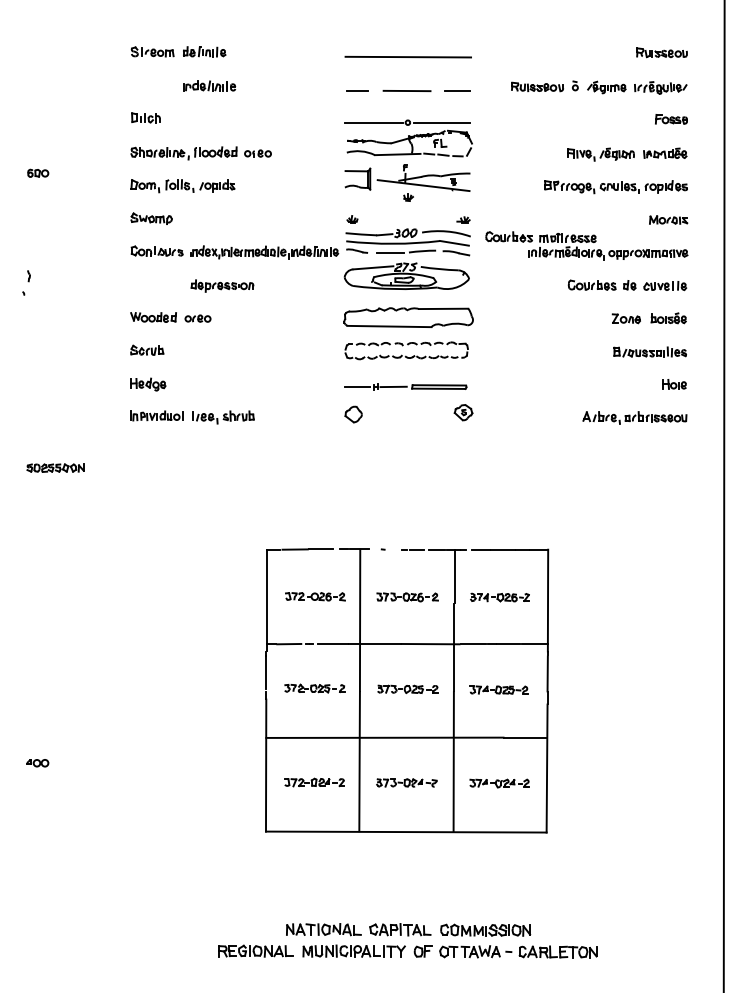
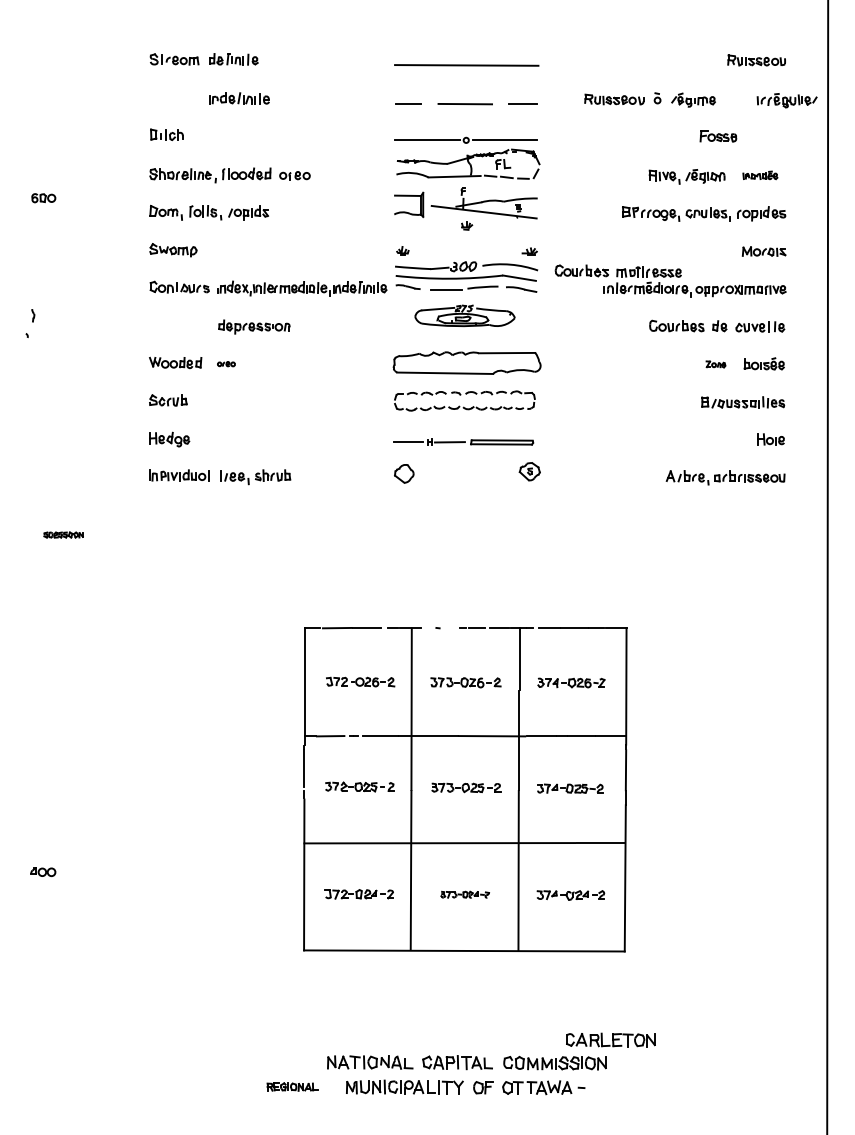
part: (660, 87) -> (786, 100), moved
part: (671, 119) -> (718, 136), moved
part: (665, 153) -> (760, 175), size x0.7
part: (406, 275) -> (464, 315), size x0.7
part: (198, 317) -> (226, 363), size x0.6
part: (626, 318) -> (715, 364), size x0.6
part: (55, 467) -> (63, 534), size x0.6
part: (407, 782) -> (465, 894), size x0.7
part: (255, 950) -> (292, 1086), size x0.6
part: (557, 951) -> (610, 1039), moved

